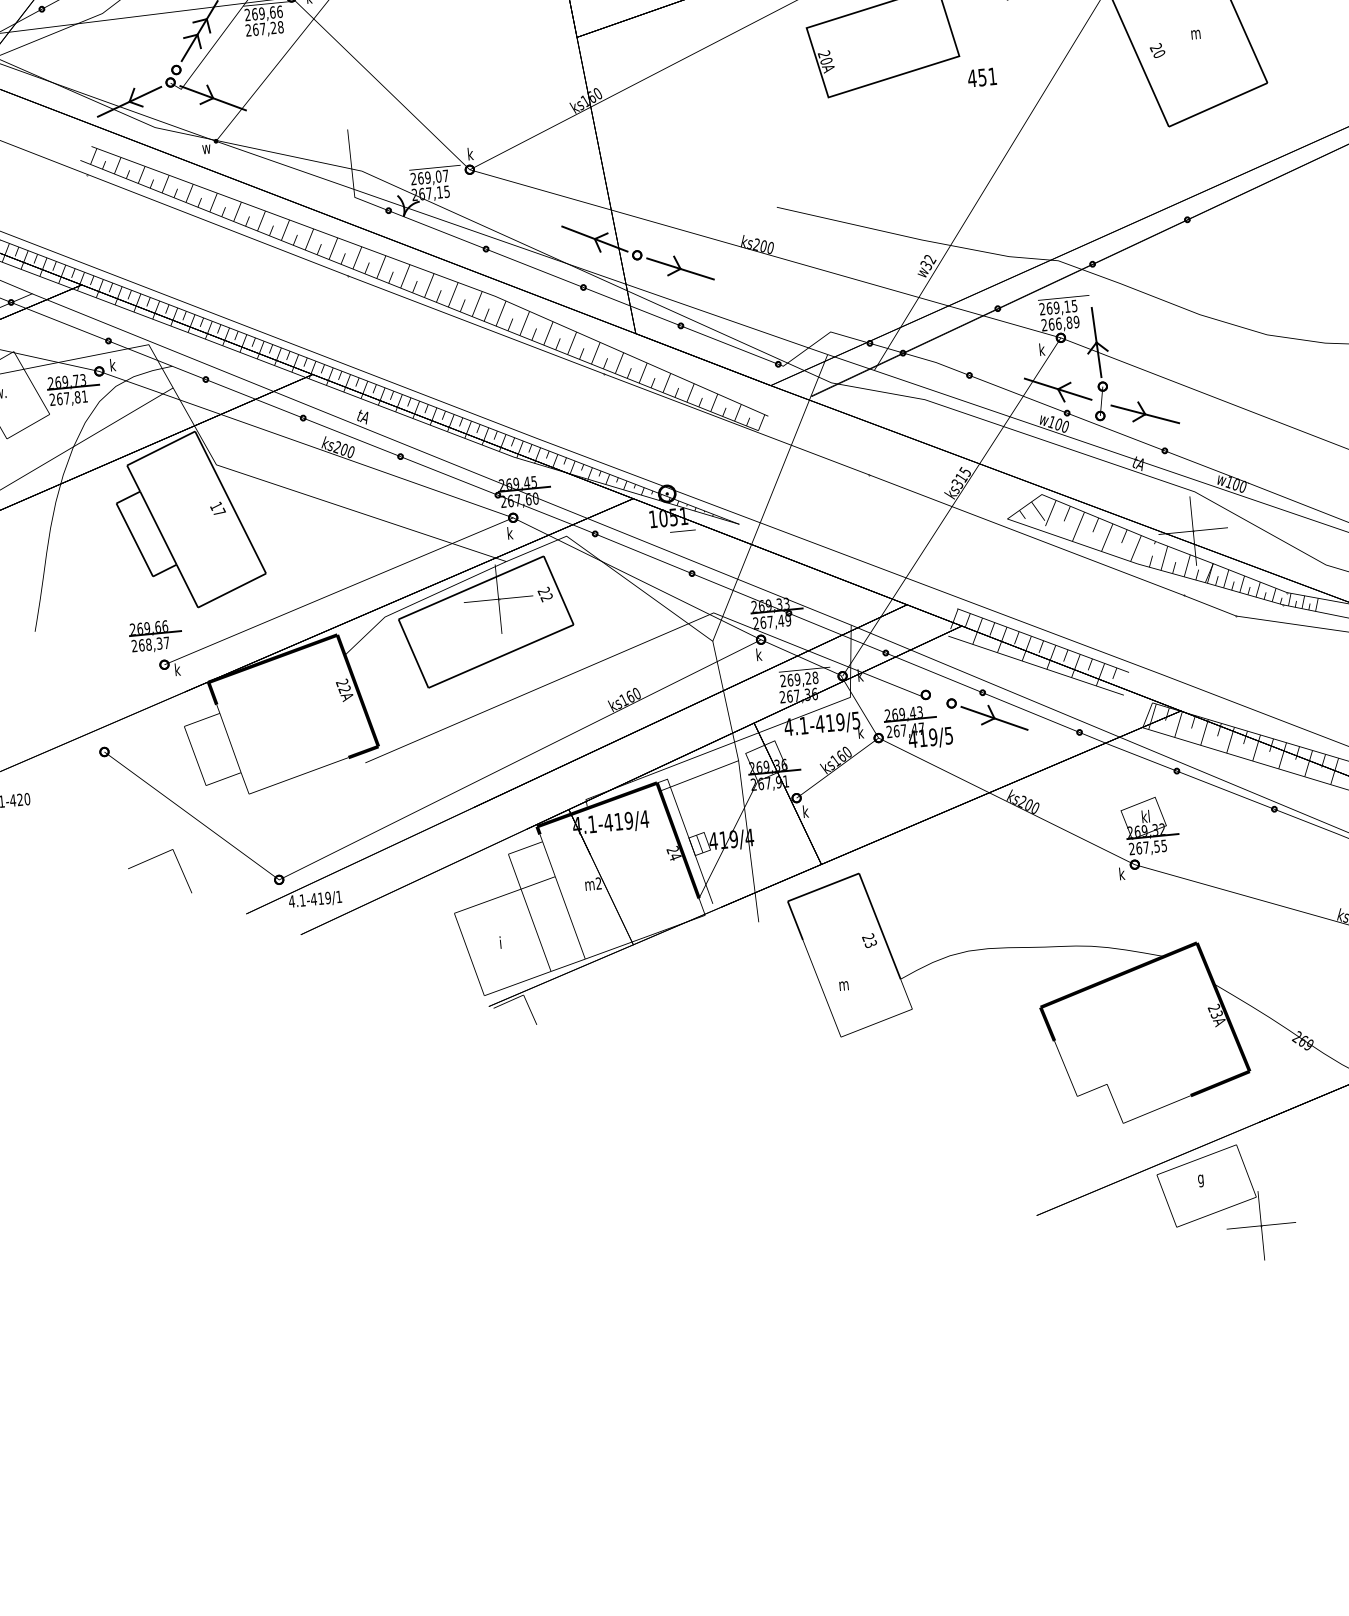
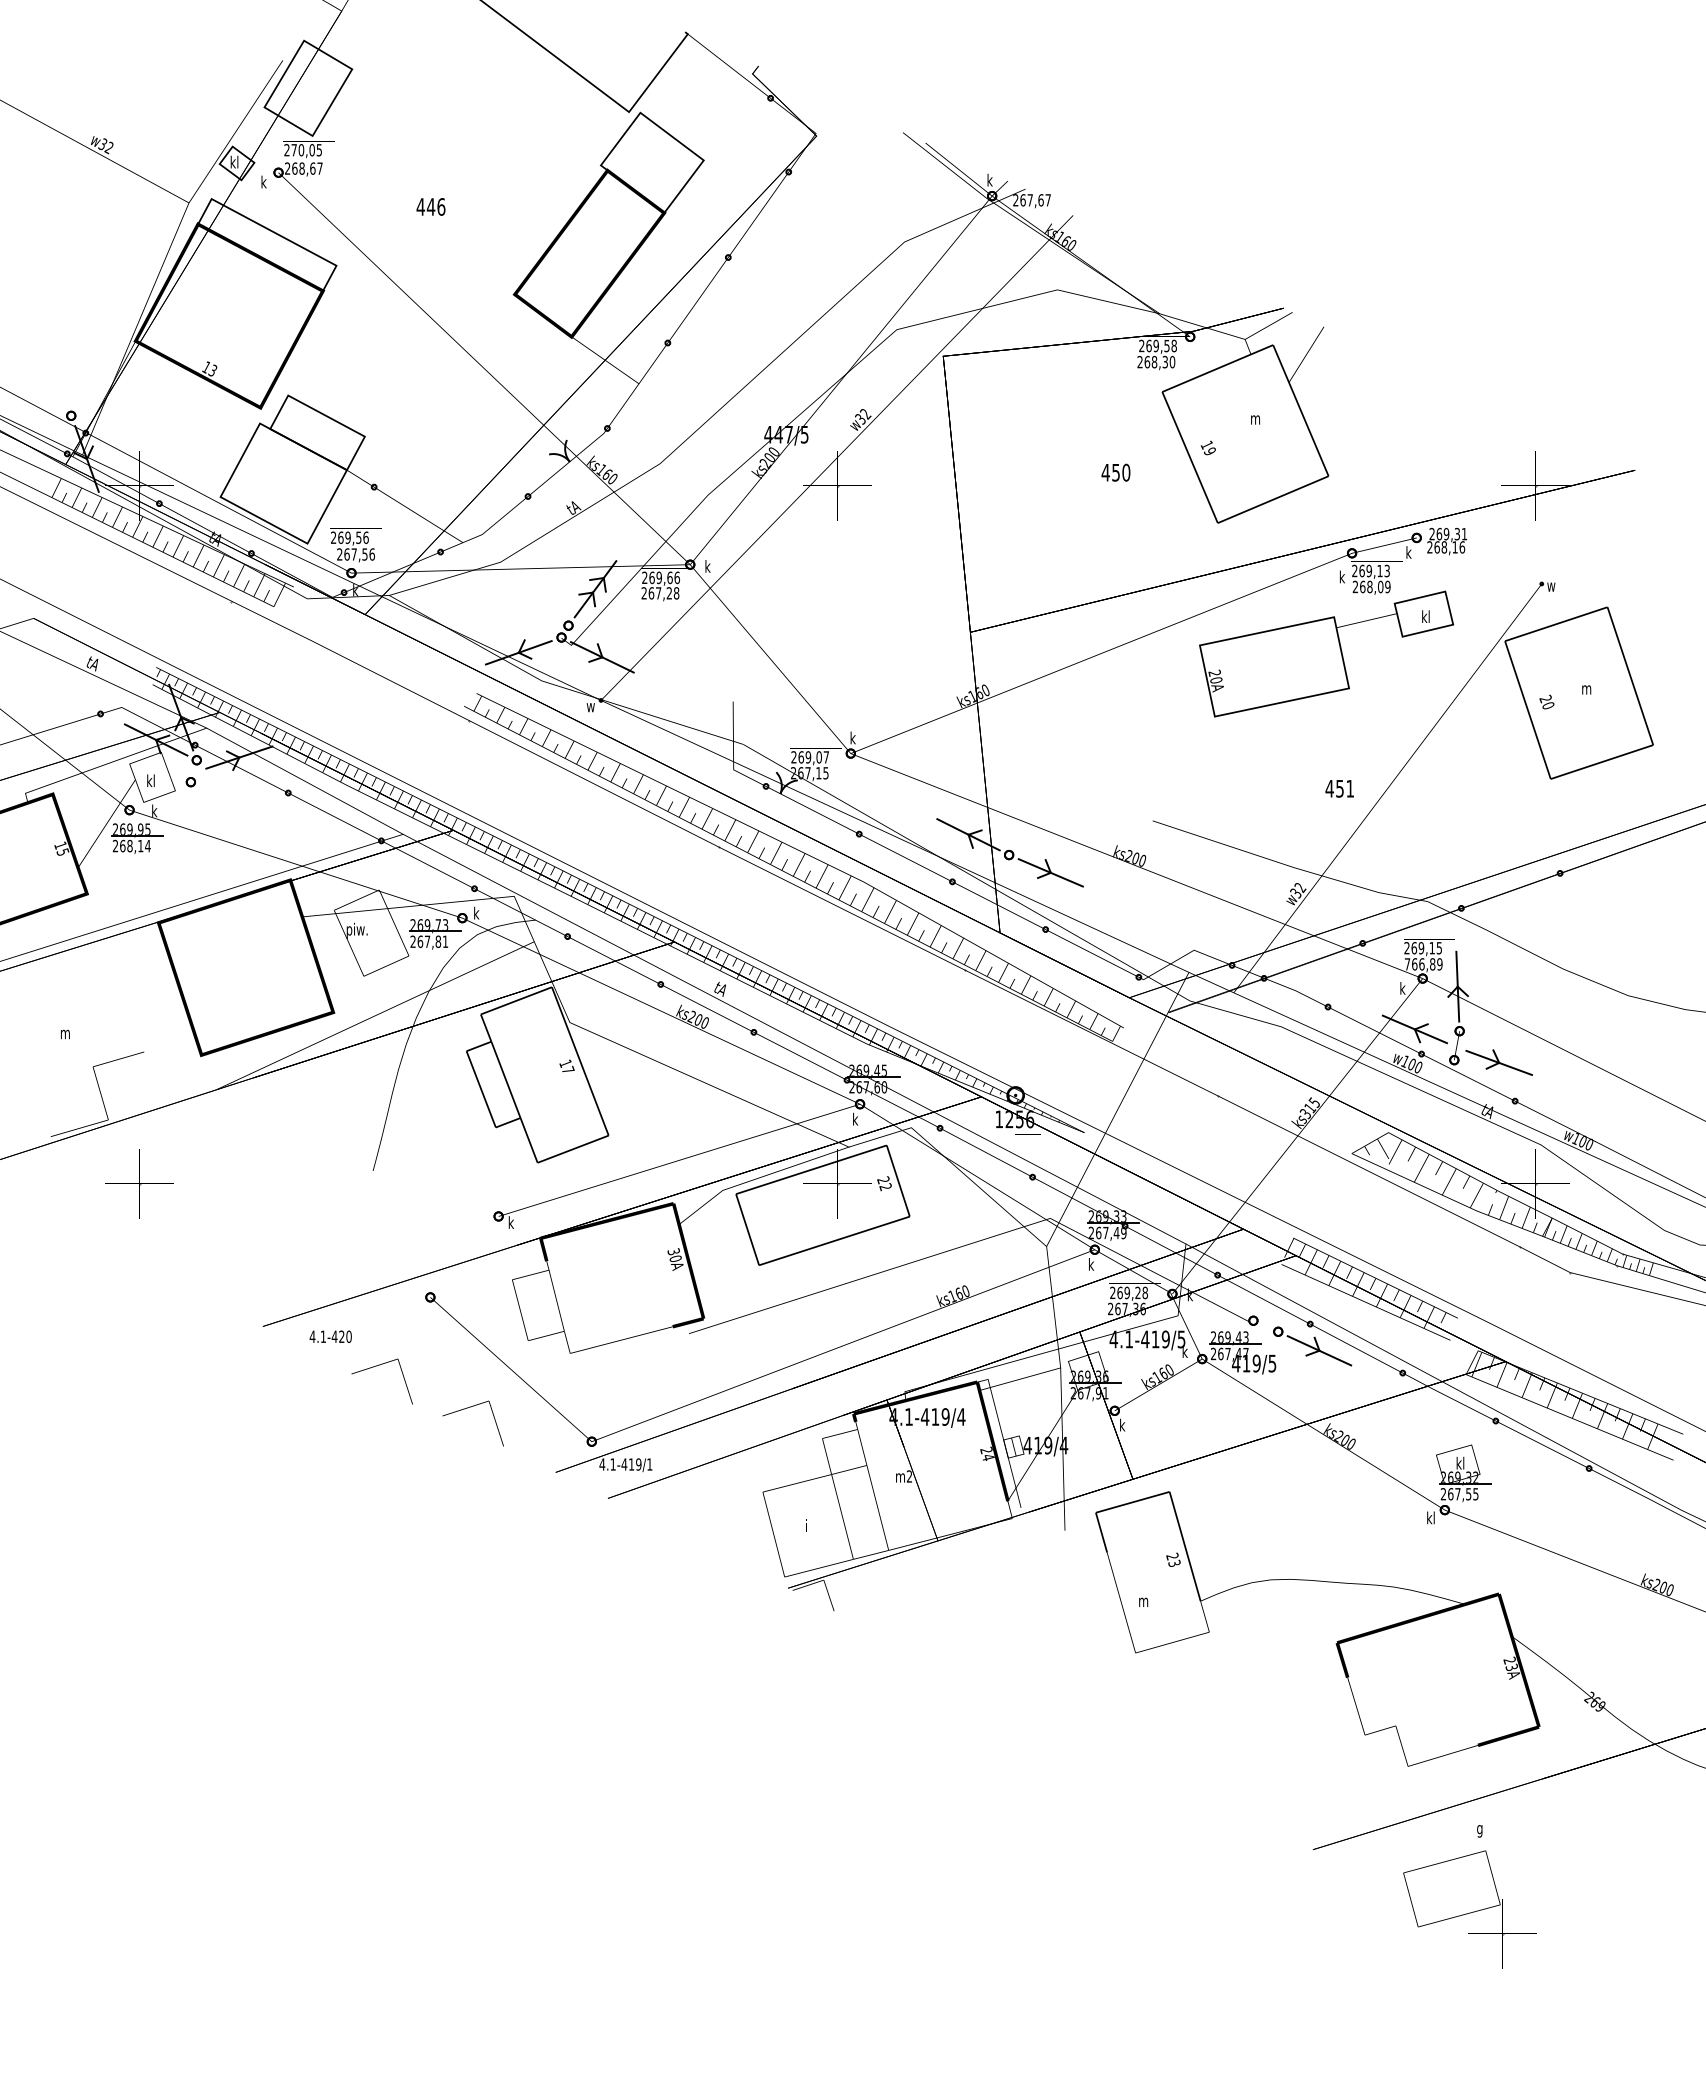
text: (981, 77) -> (1339, 788), moved
text: (1044, 325) -> (1407, 964), 266,89 -> 766,89
text: (673, 517) -> (1019, 1119), 1051 -> 1256
part: (155, 636) -> (492, 1187), removed
text: (343, 686) -> (674, 1255), 22A -> 30A
part: (57, 826) -> (376, 1366), added
text: (1121, 873) -> (1430, 1517), k -> kl
part: (1226, 1204) -> (1469, 1909), moved

